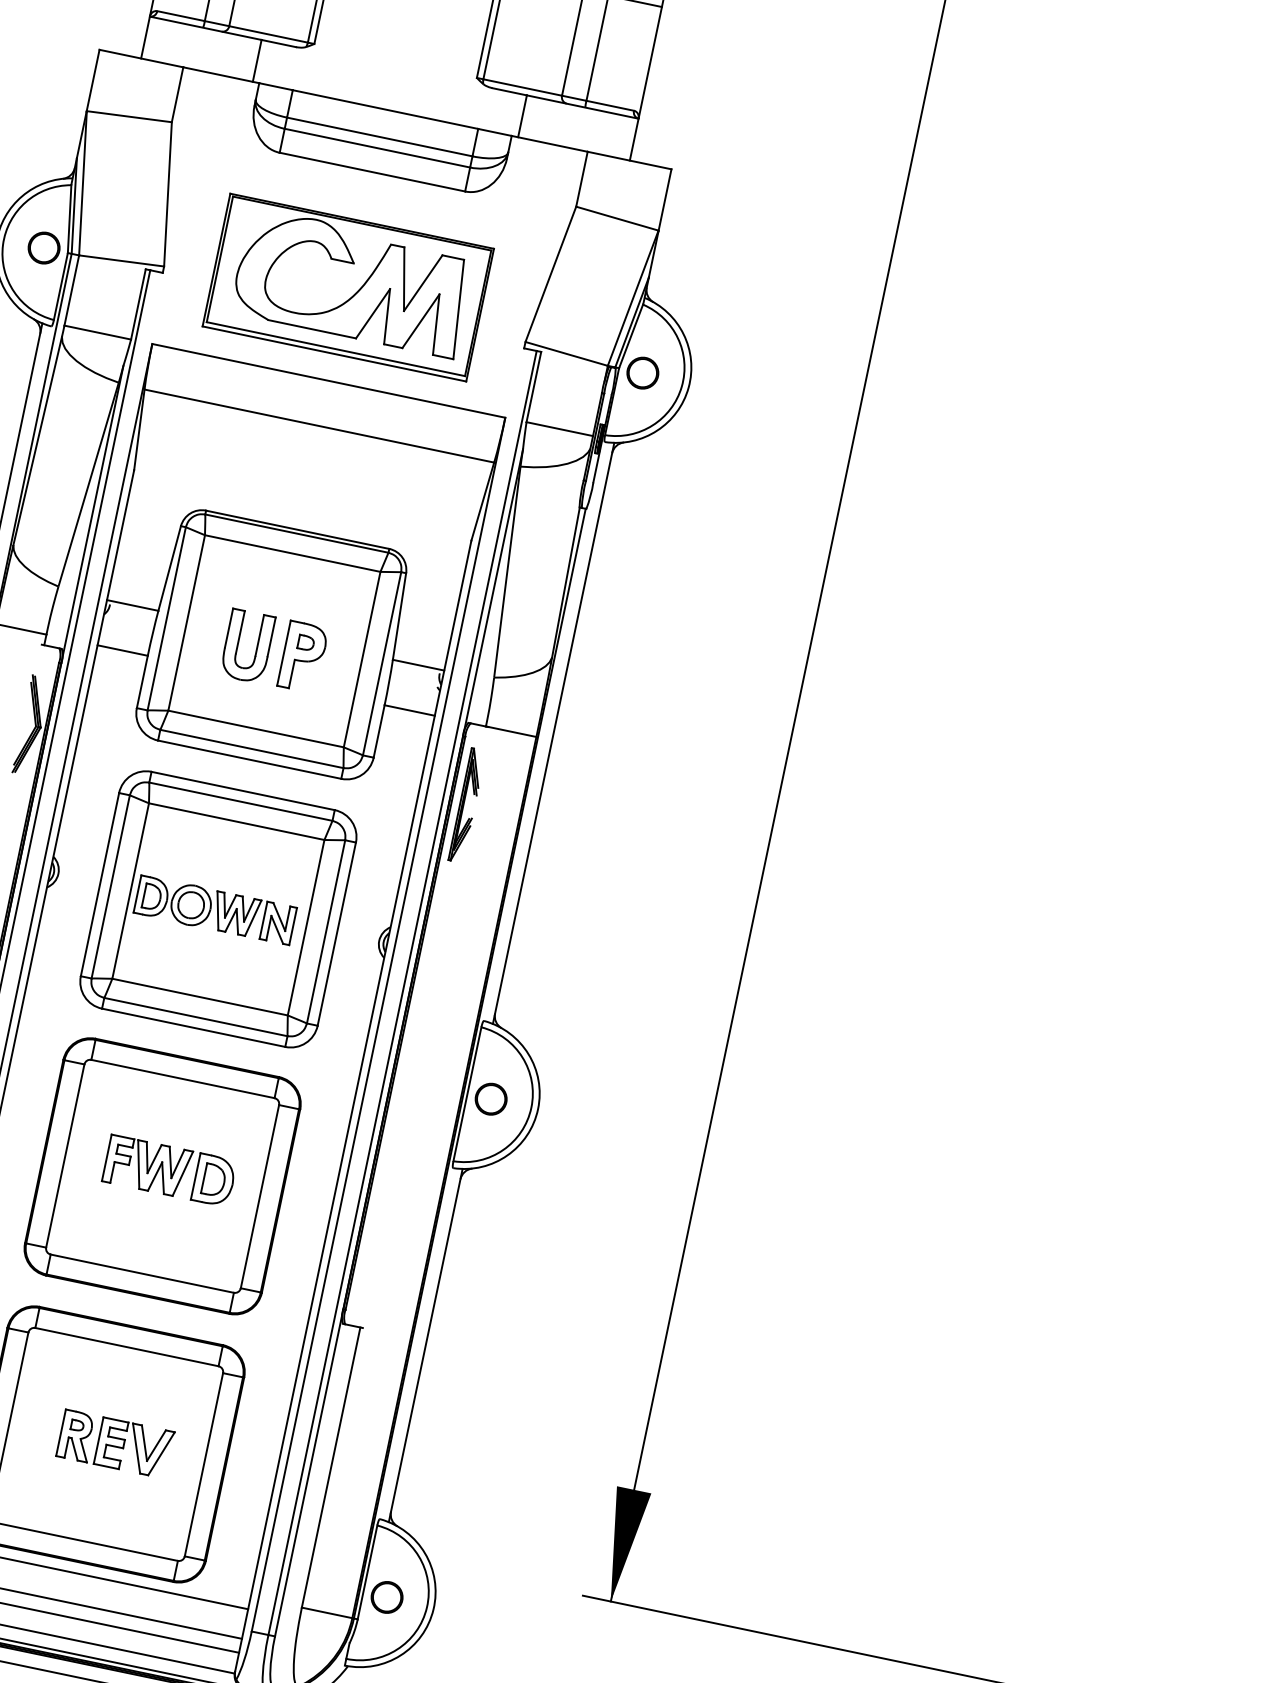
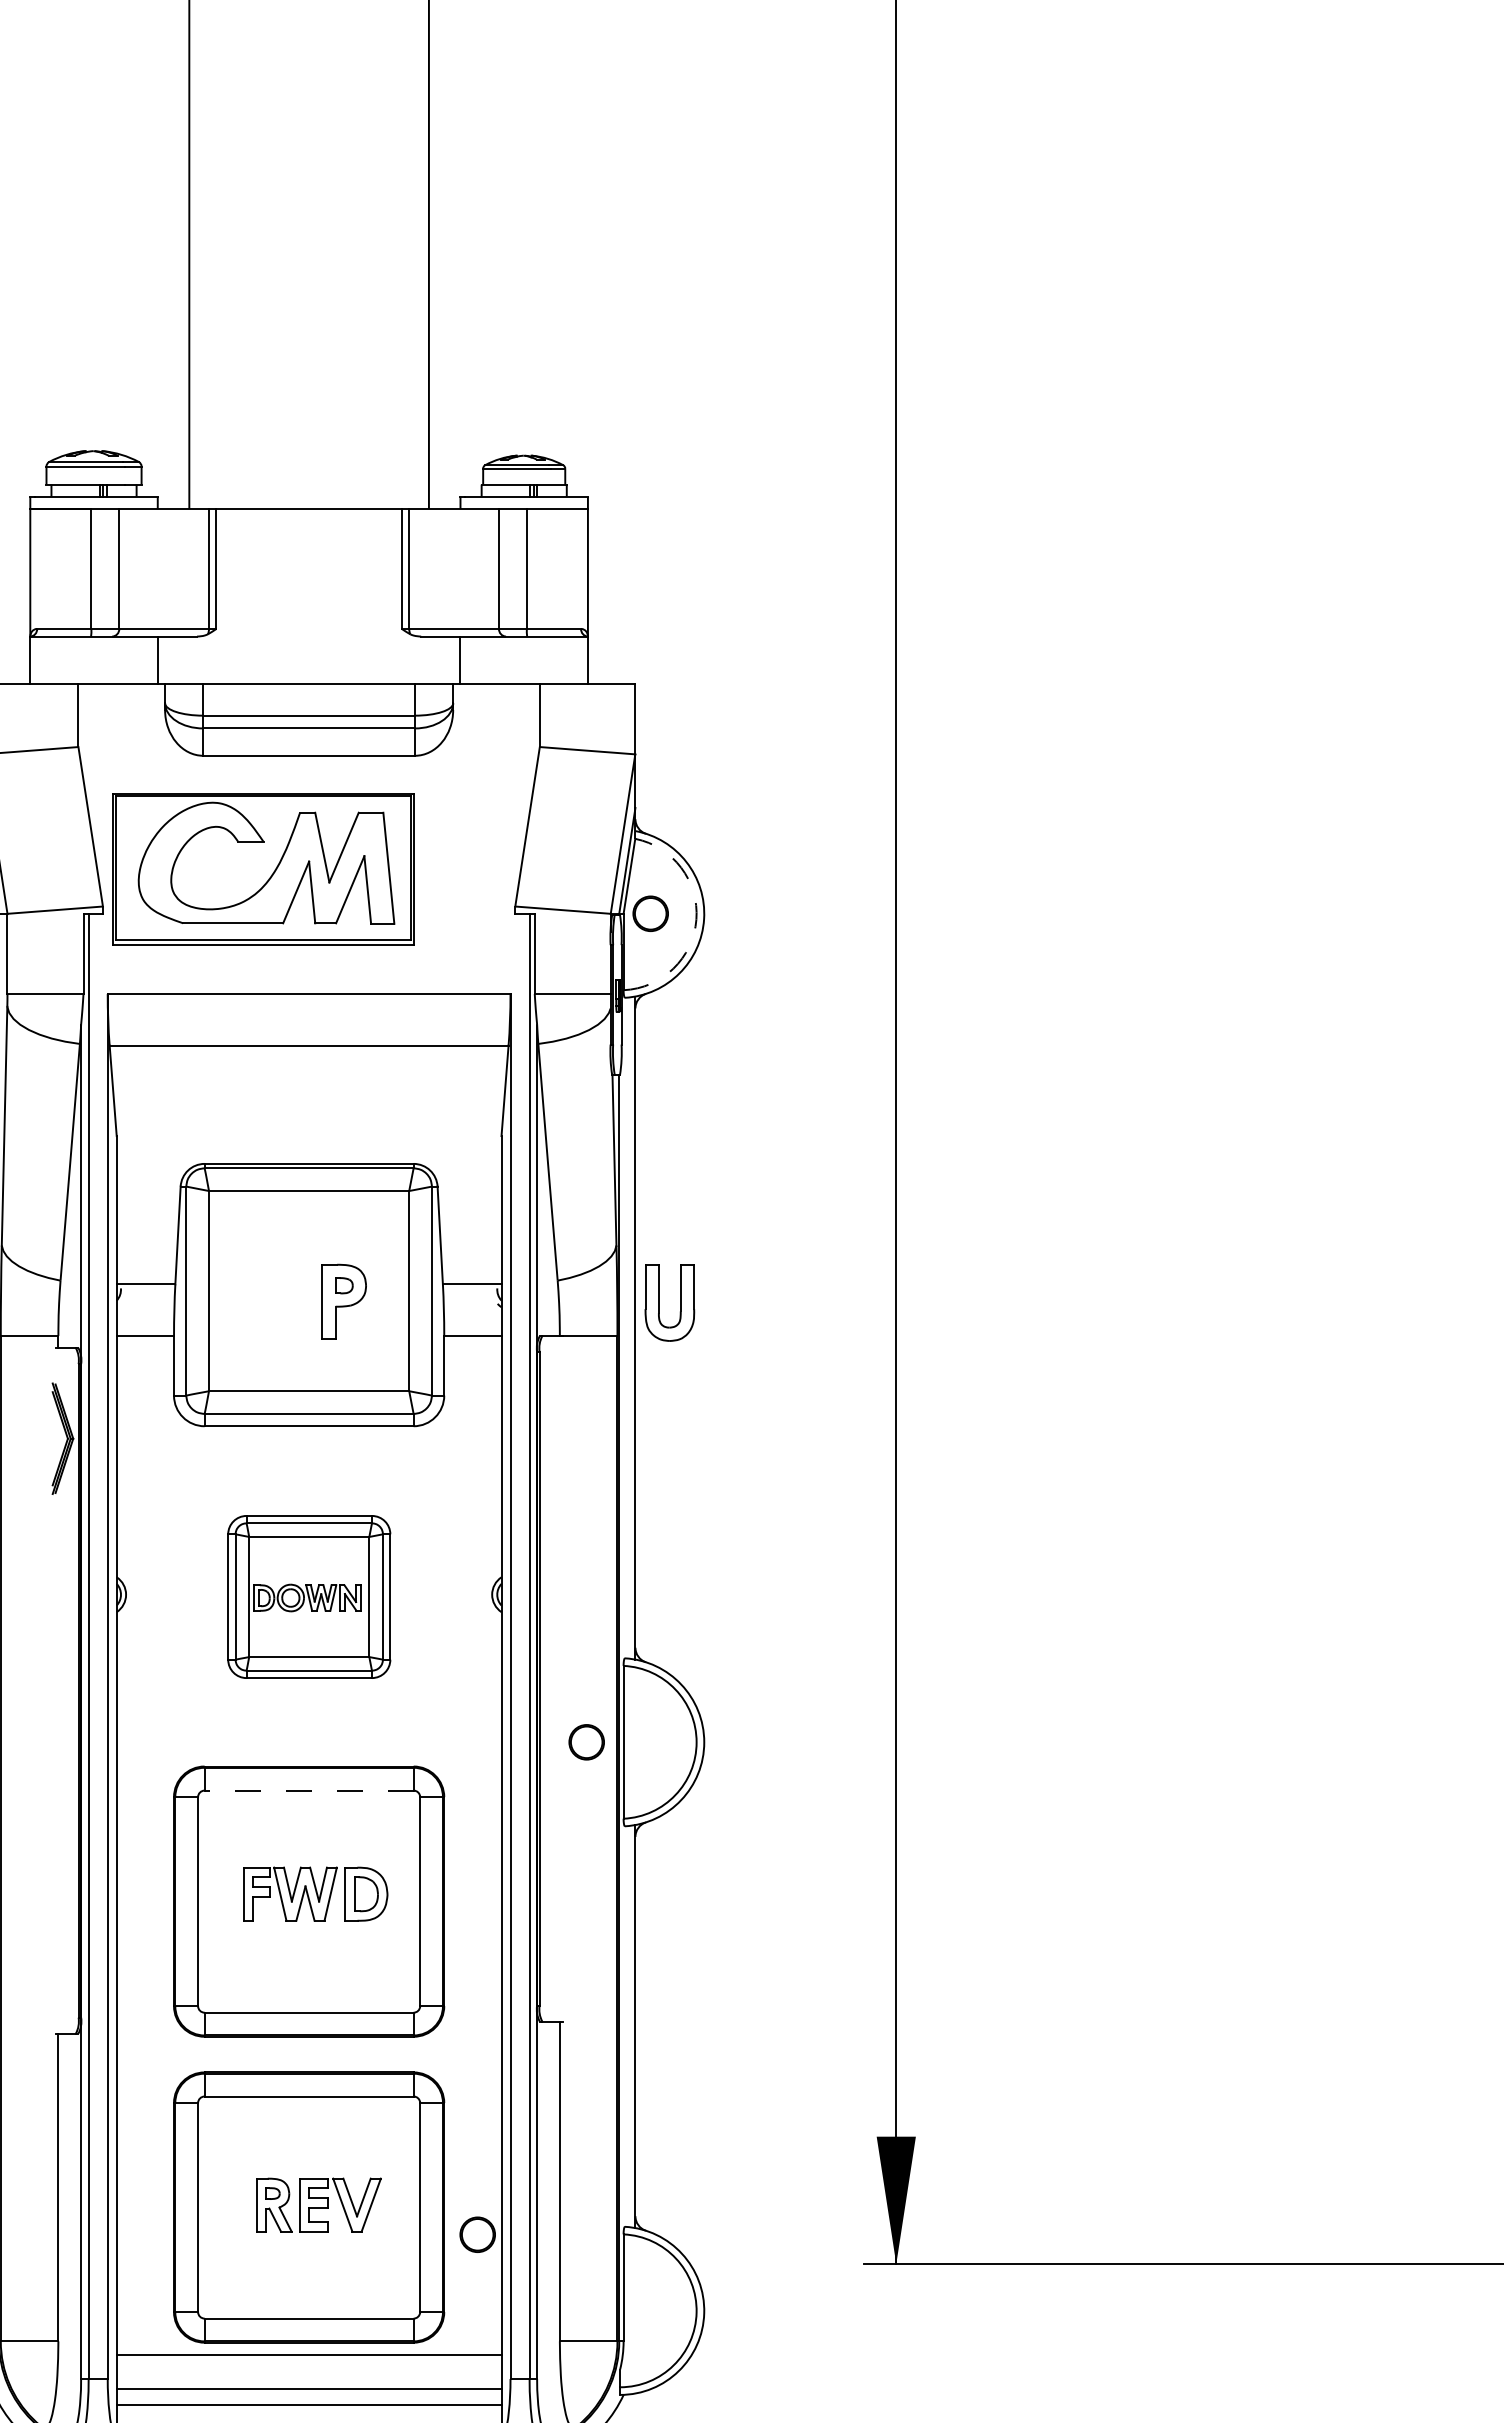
part: (348, 287) -> (263, 869), moved
arc: (681, 386) -> (696, 919), solid -> dashed
part: (238, 644) -> (659, 1302), moved
part: (467, 805) -> (557, 1426), removed
part: (218, 908) -> (309, 1596), size x0.6
line: (183, 1079) -> (309, 1790), solid -> dashed
part: (490, 1099) -> (586, 1742), moved
part: (386, 1597) -> (477, 2234), moved

